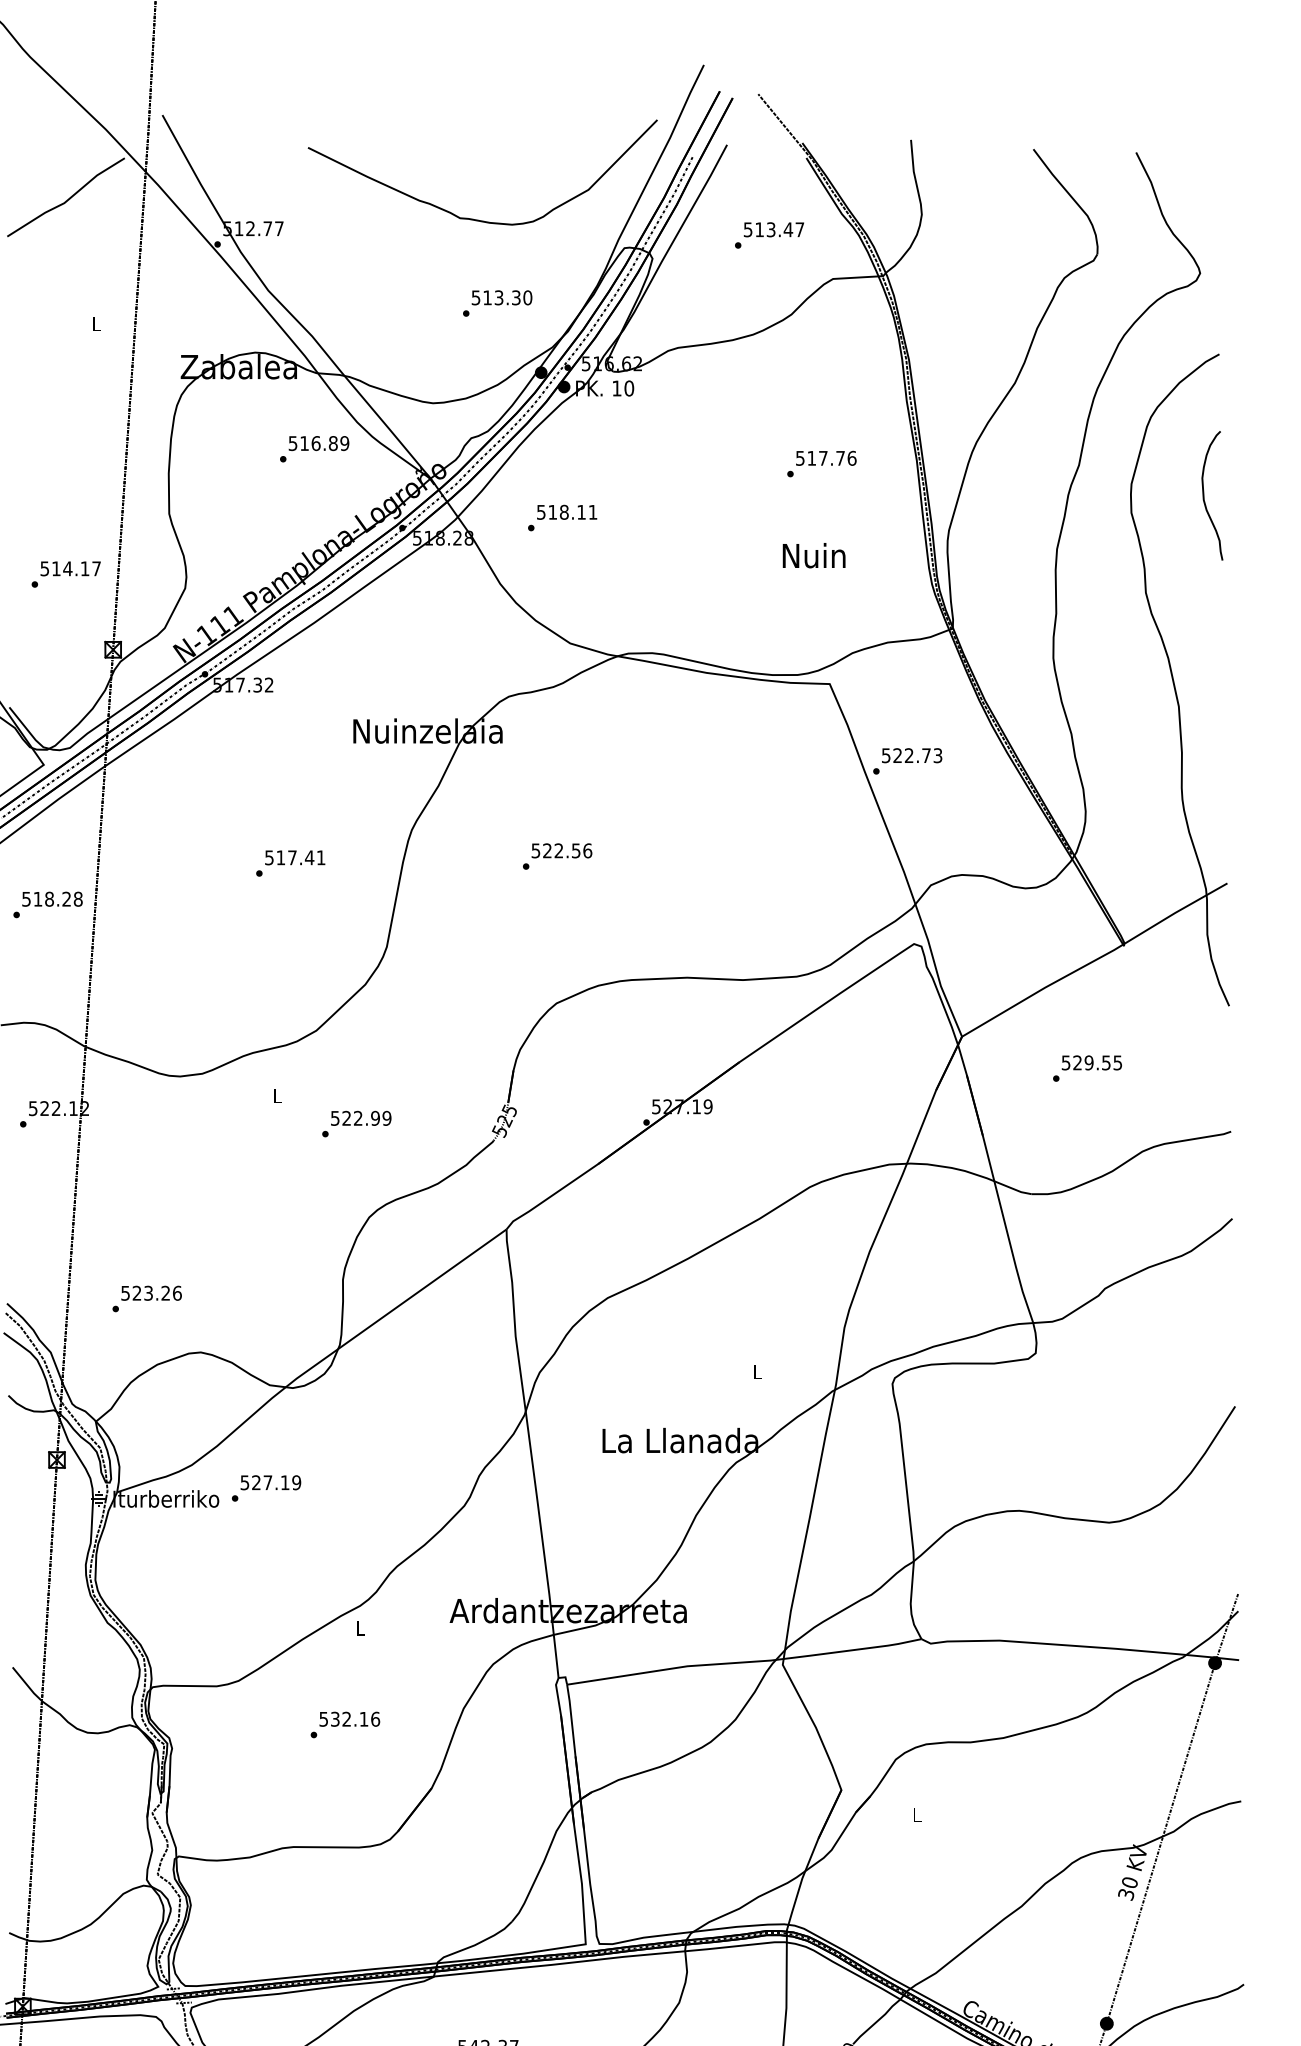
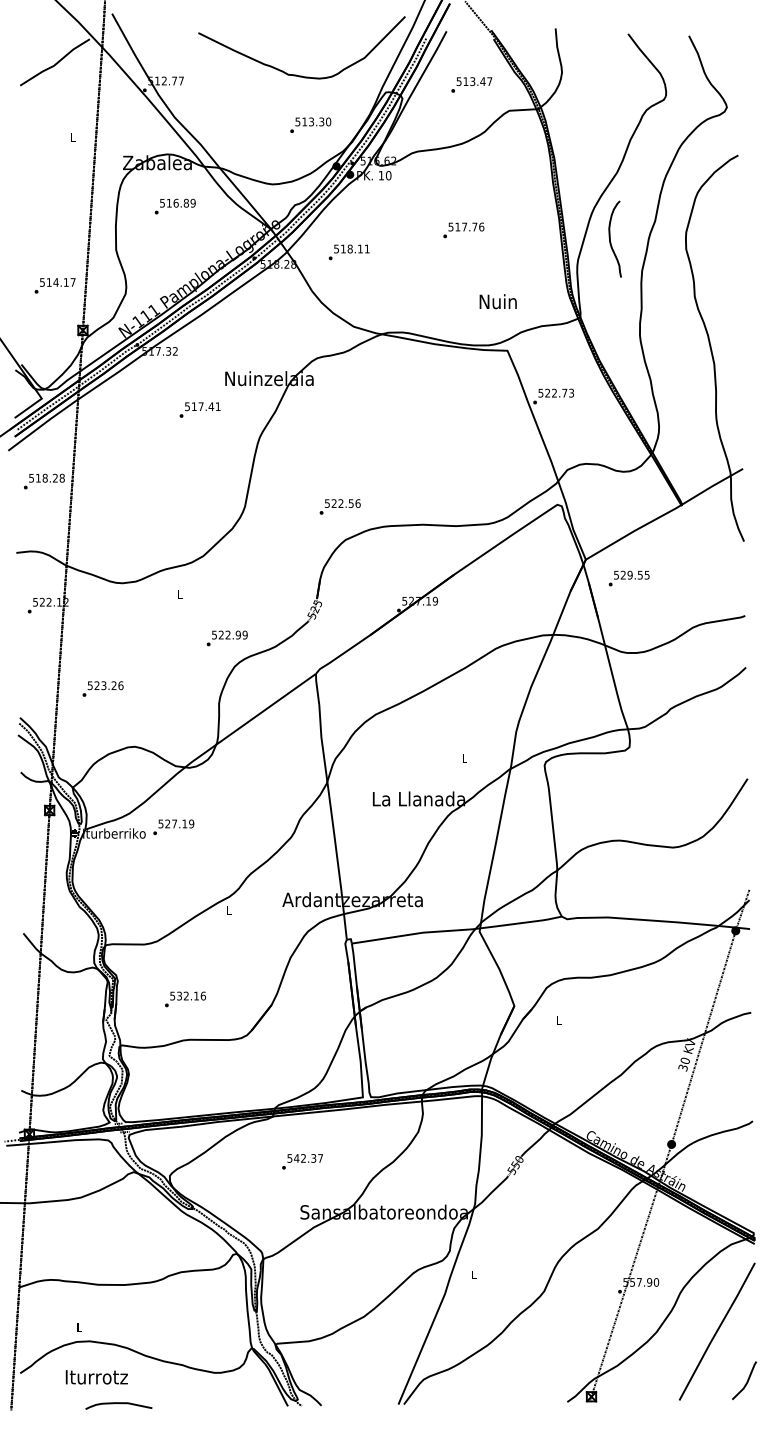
text: (313, 448) -> (174, 206), moved
text: (821, 464) -> (463, 230), moved
curve: (1204, 494) -> (610, 238), moved
text: (812, 555) -> (497, 301), moved
text: (556, 855) -> (339, 506), moved
text: (289, 862) -> (199, 409), moved
text: (1086, 1068) -> (628, 578), moved
text: (355, 1124) -> (226, 638), moved
text: (146, 1297) -> (102, 688), moved
text: (345, 1725) -> (185, 999), moved

